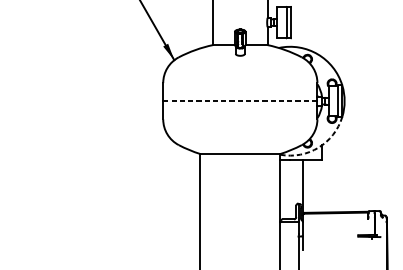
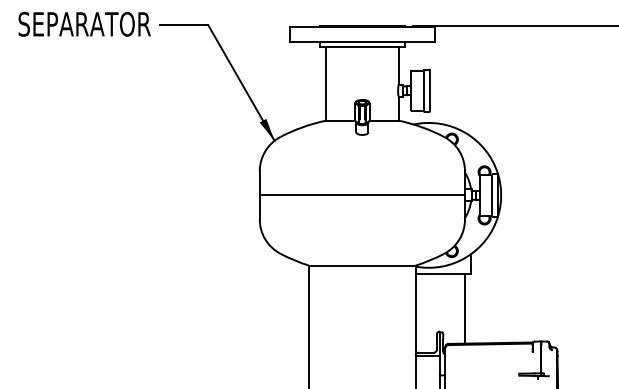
line: (240, 101) -> (362, 195), dashed -> solid
arc: (318, 147) -> (466, 257), dashed -> solid
line: (303, 186) -> (465, 308), moved

